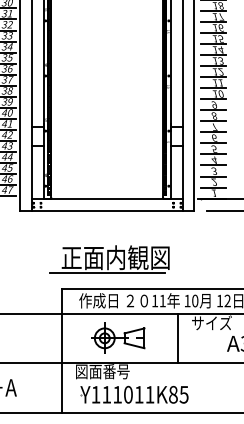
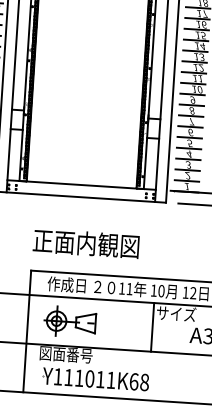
line: (106, 272) -> (76, 257), removed
part: (118, 337) -> (70, 321), moved
line: (177, 338) -> (152, 327), moved
text: (178, 394) -> (139, 381), Y111011K85 -> Y111011K68

